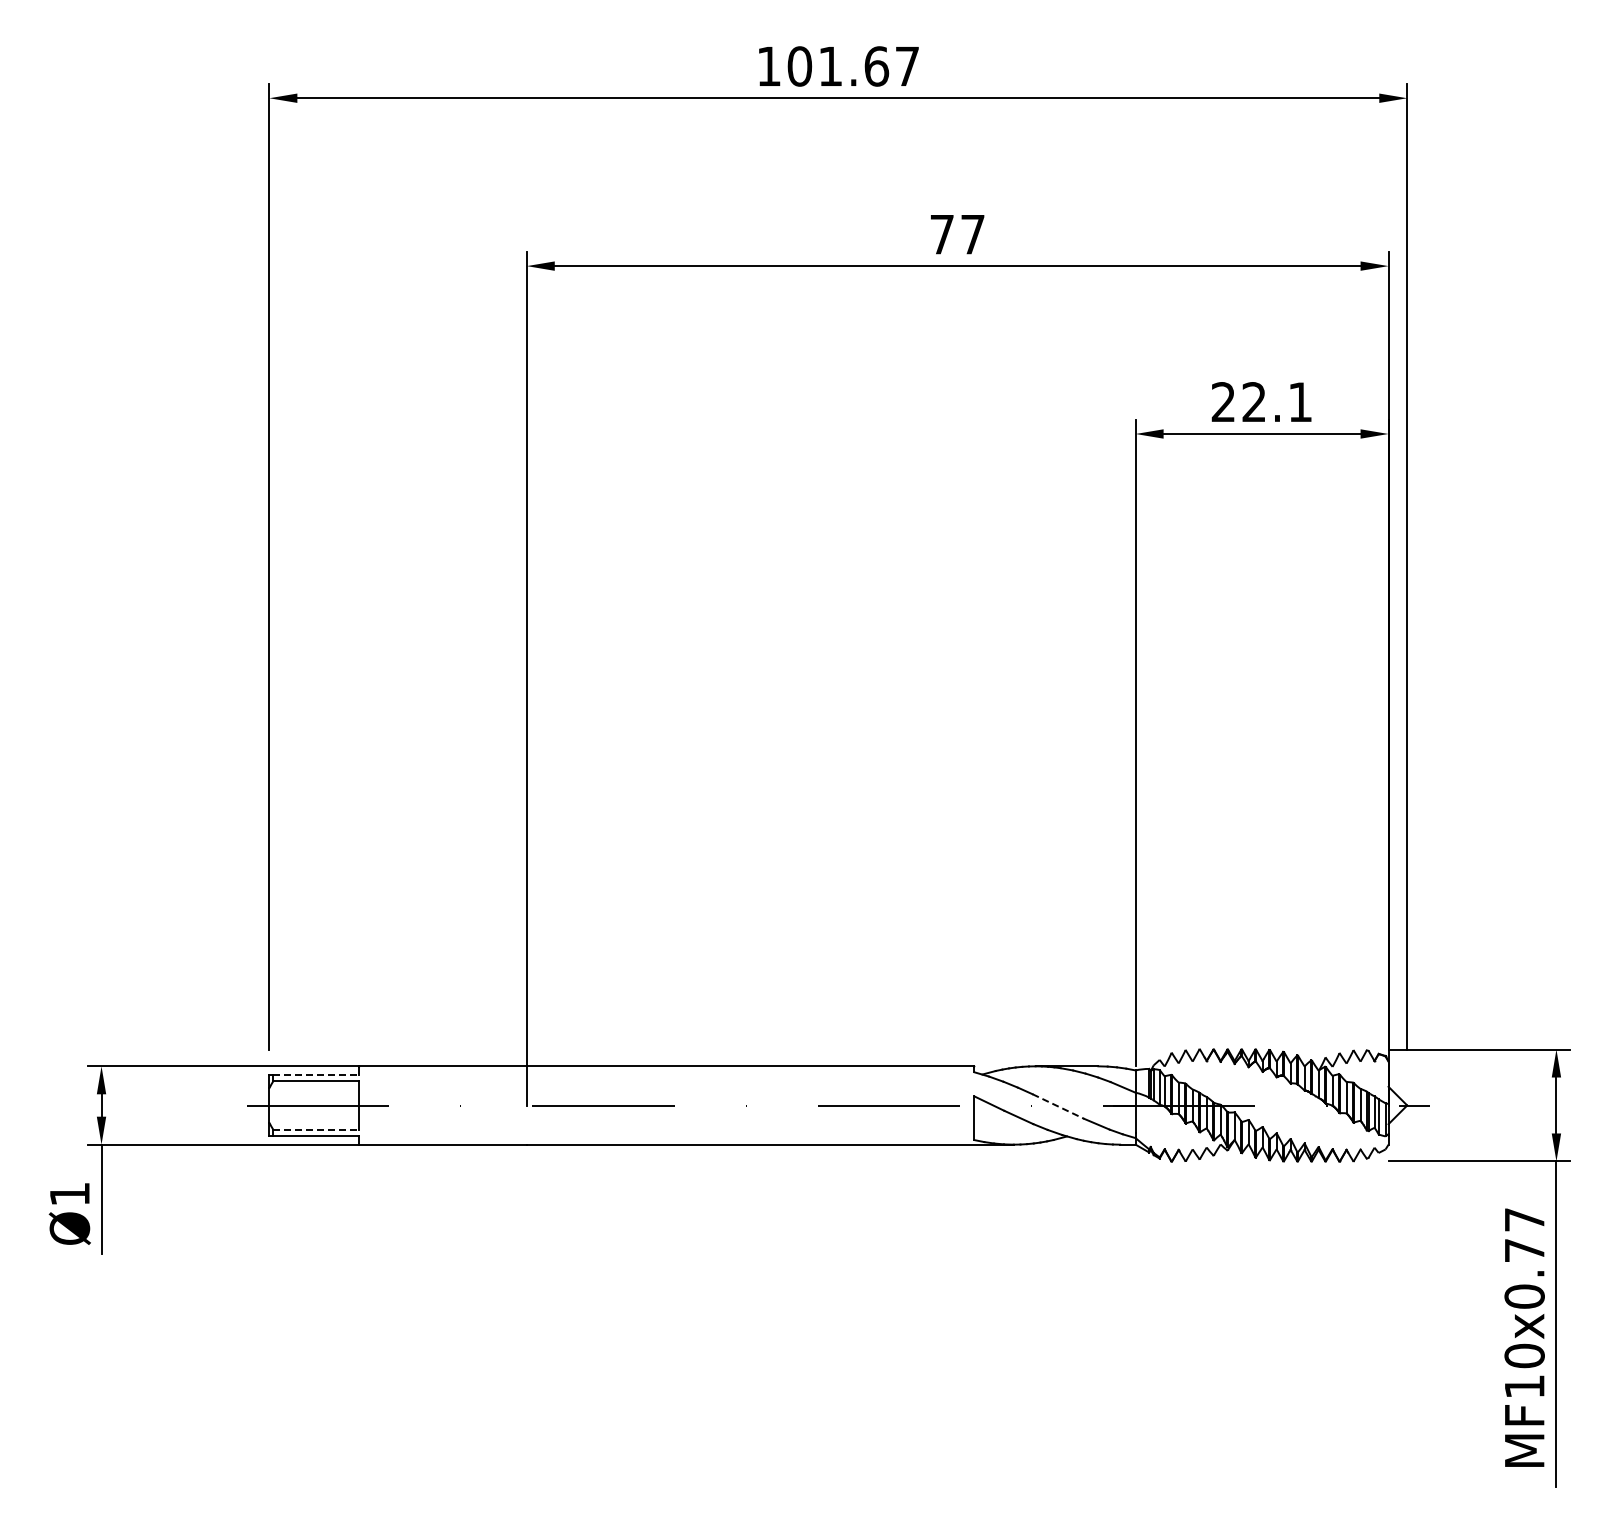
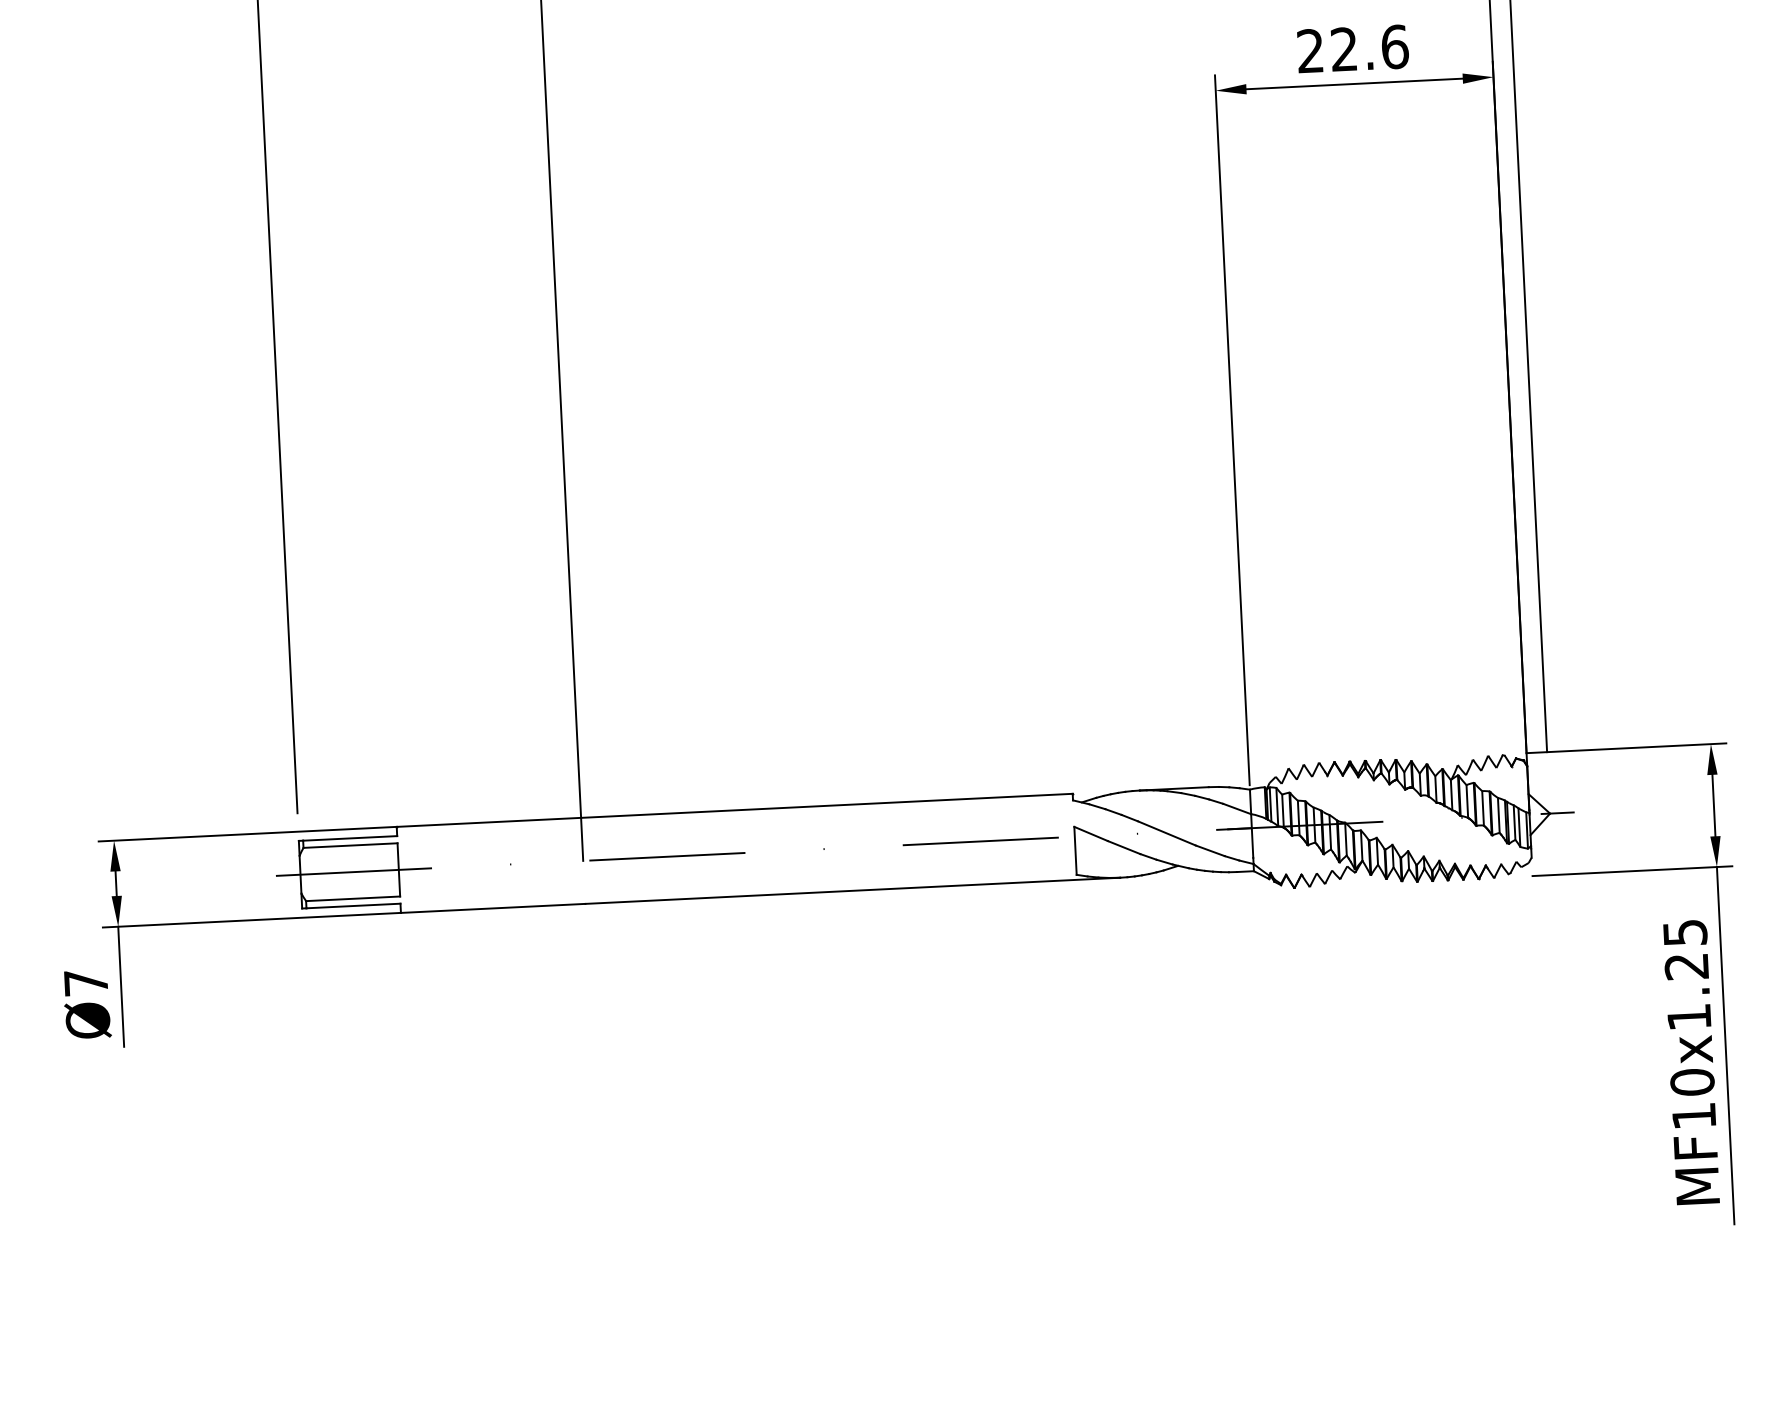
text: (1300, 402) -> (1395, 47), 22.1 -> 22.6
line: (316, 1074) -> (350, 838), dashed -> solid
line: (1058, 1106) -> (1167, 833), dashed -> solid
line: (316, 1129) -> (353, 898), dashed -> solid
text: (69, 1194) -> (85, 983), Ø1 -> Ø7
text: (1524, 1258) -> (1687, 975), MF10x0.77 -> MF10x1.25

